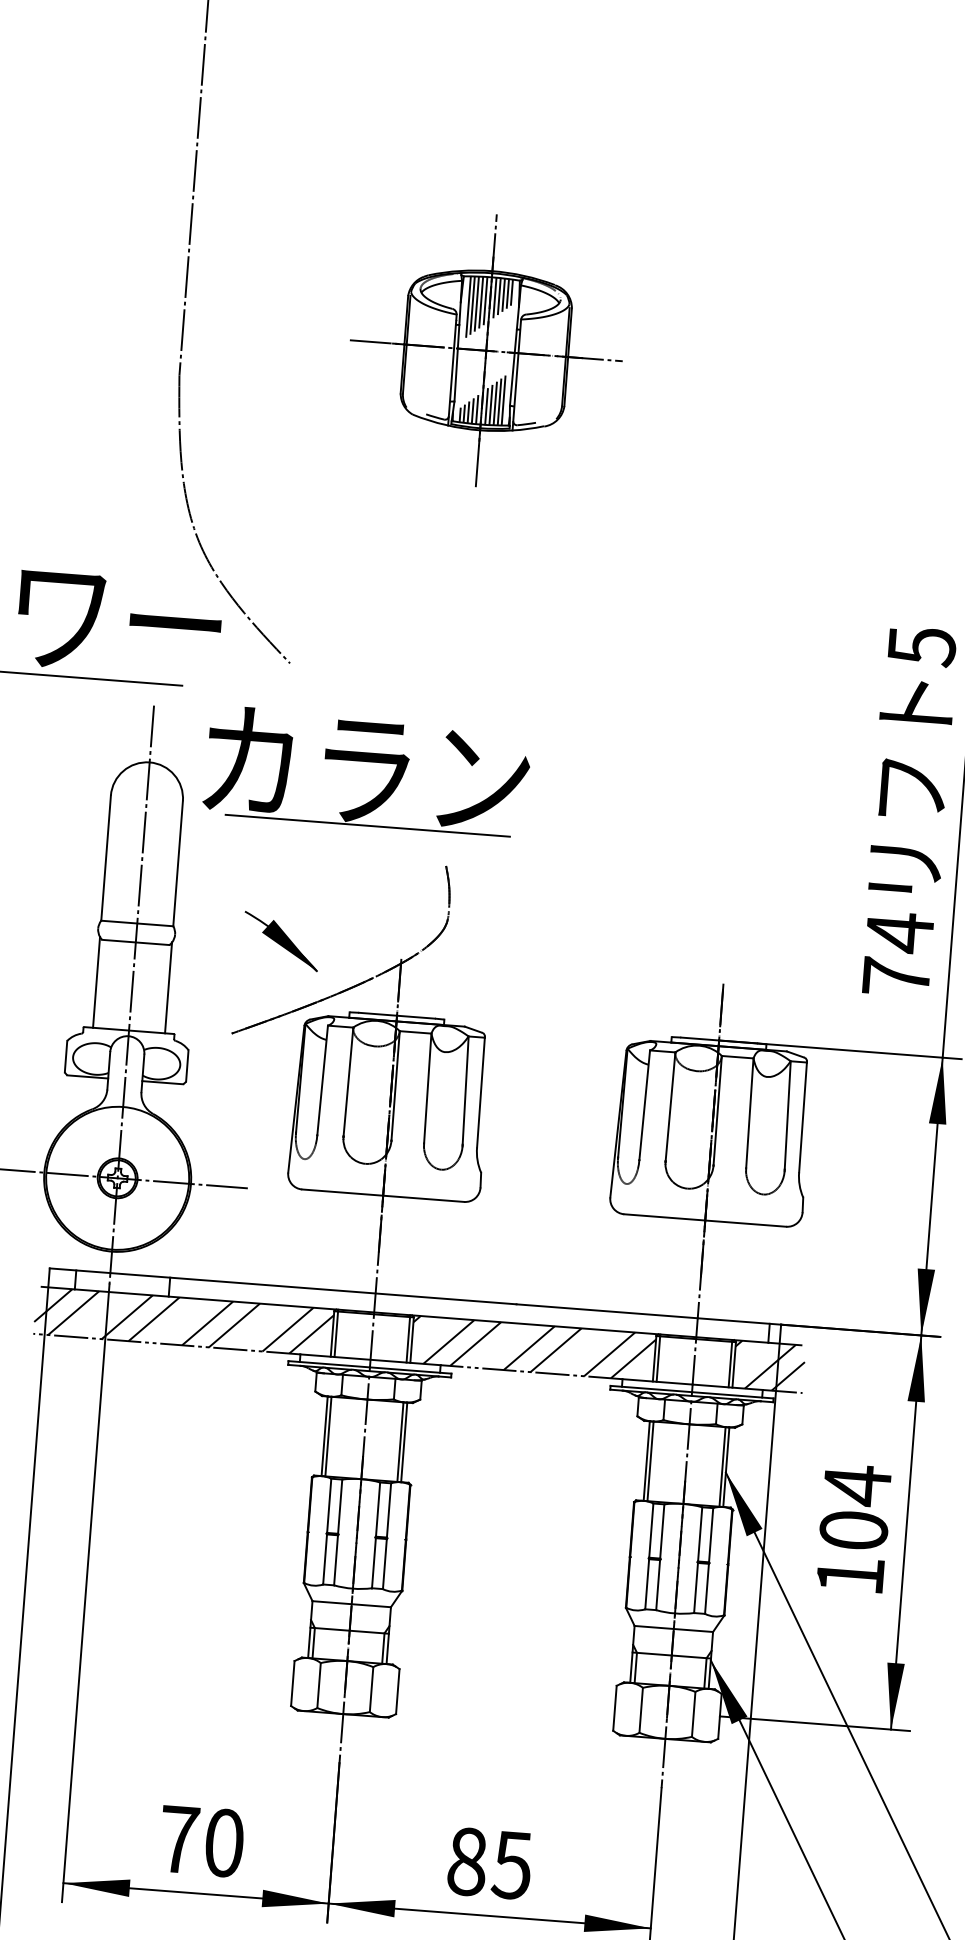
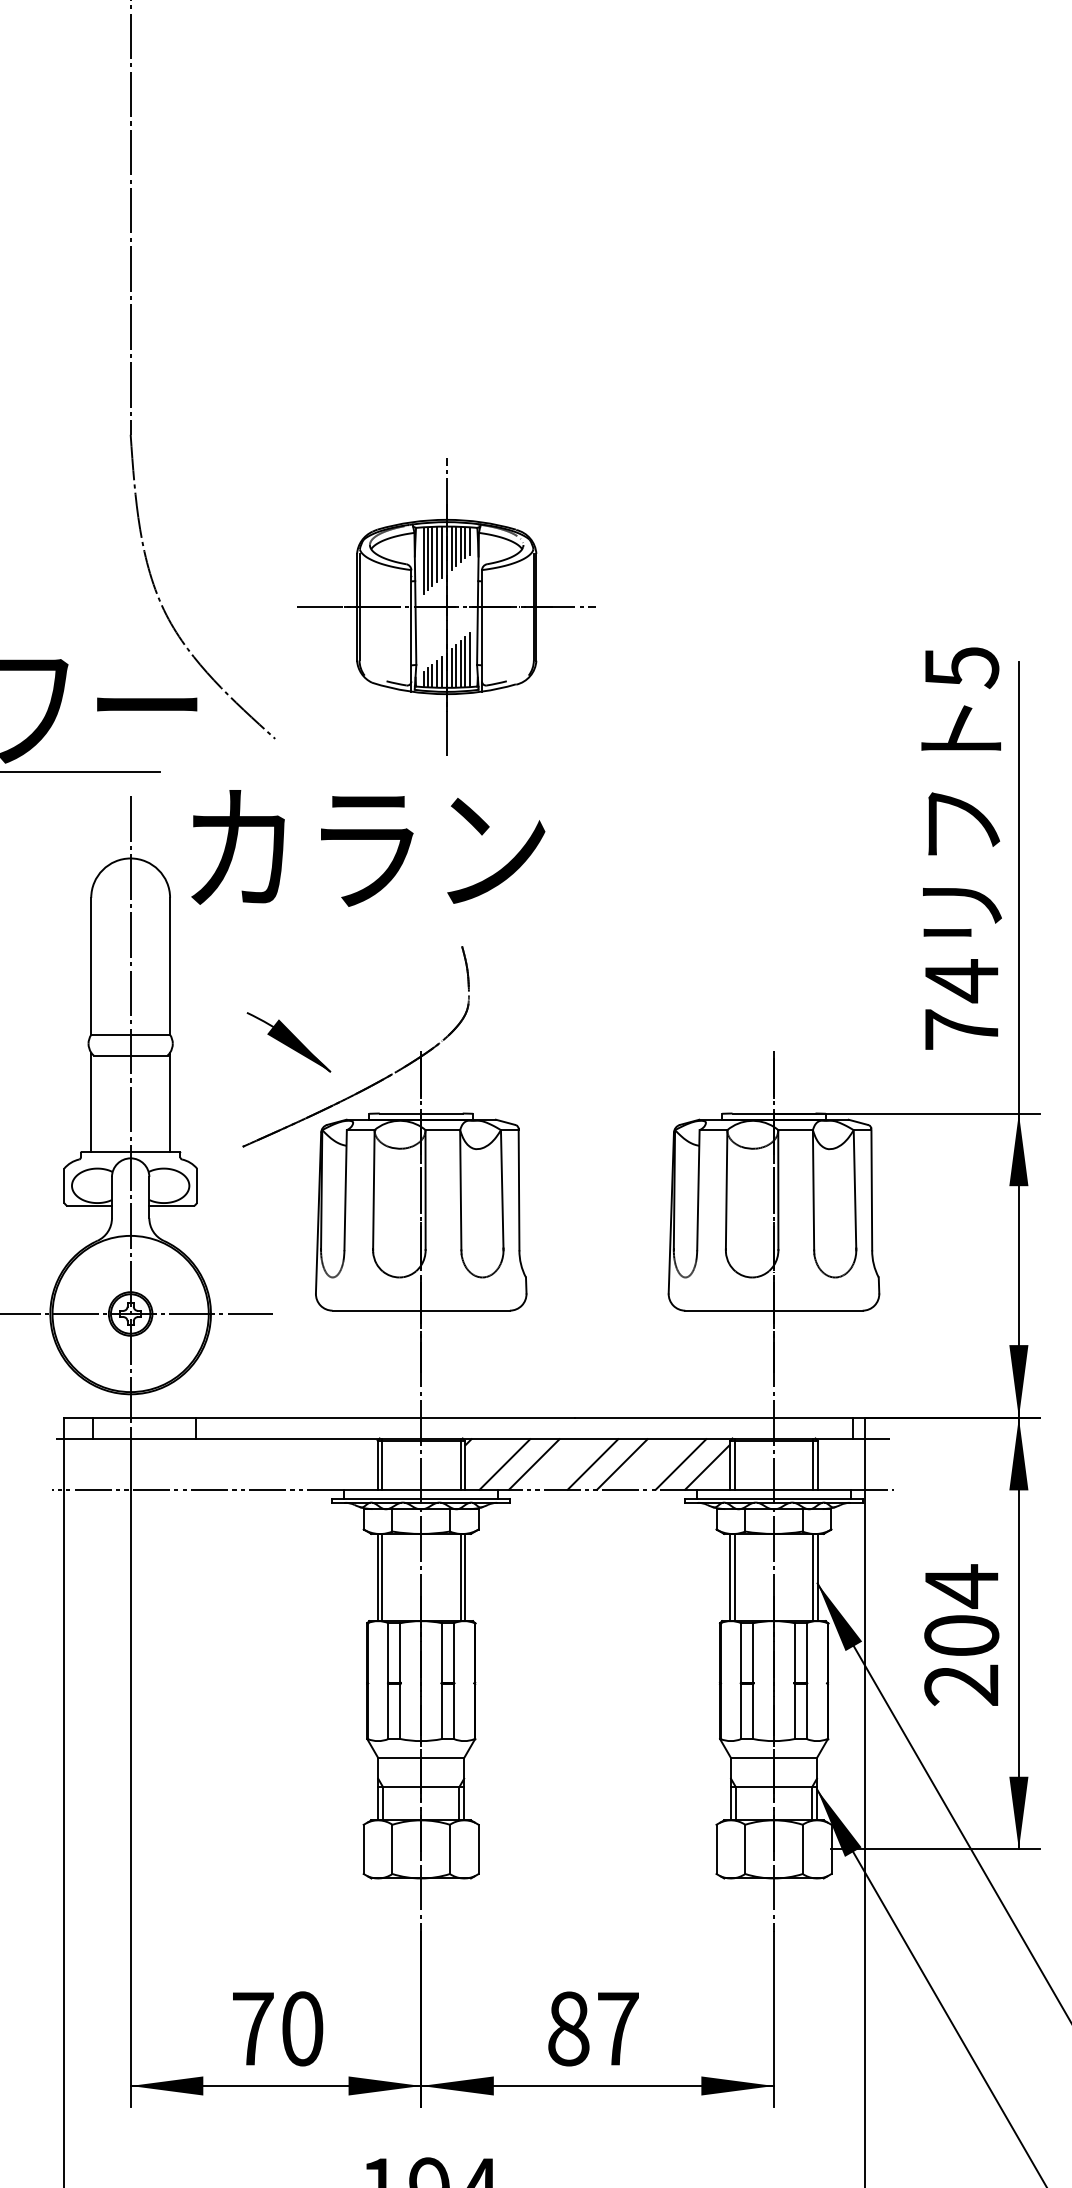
part: (486, 350) -> (446, 606), moved
line: (367, 826) -> (373, 909), removed
hatch: (183, 1321) -> (214, 1464), removed
hatch: (768, 1366) -> (855, 1464), removed
text: (850, 1574) -> (961, 1684), 104 -> 204
text: (511, 1865) -> (617, 2029), 85 -> 87

